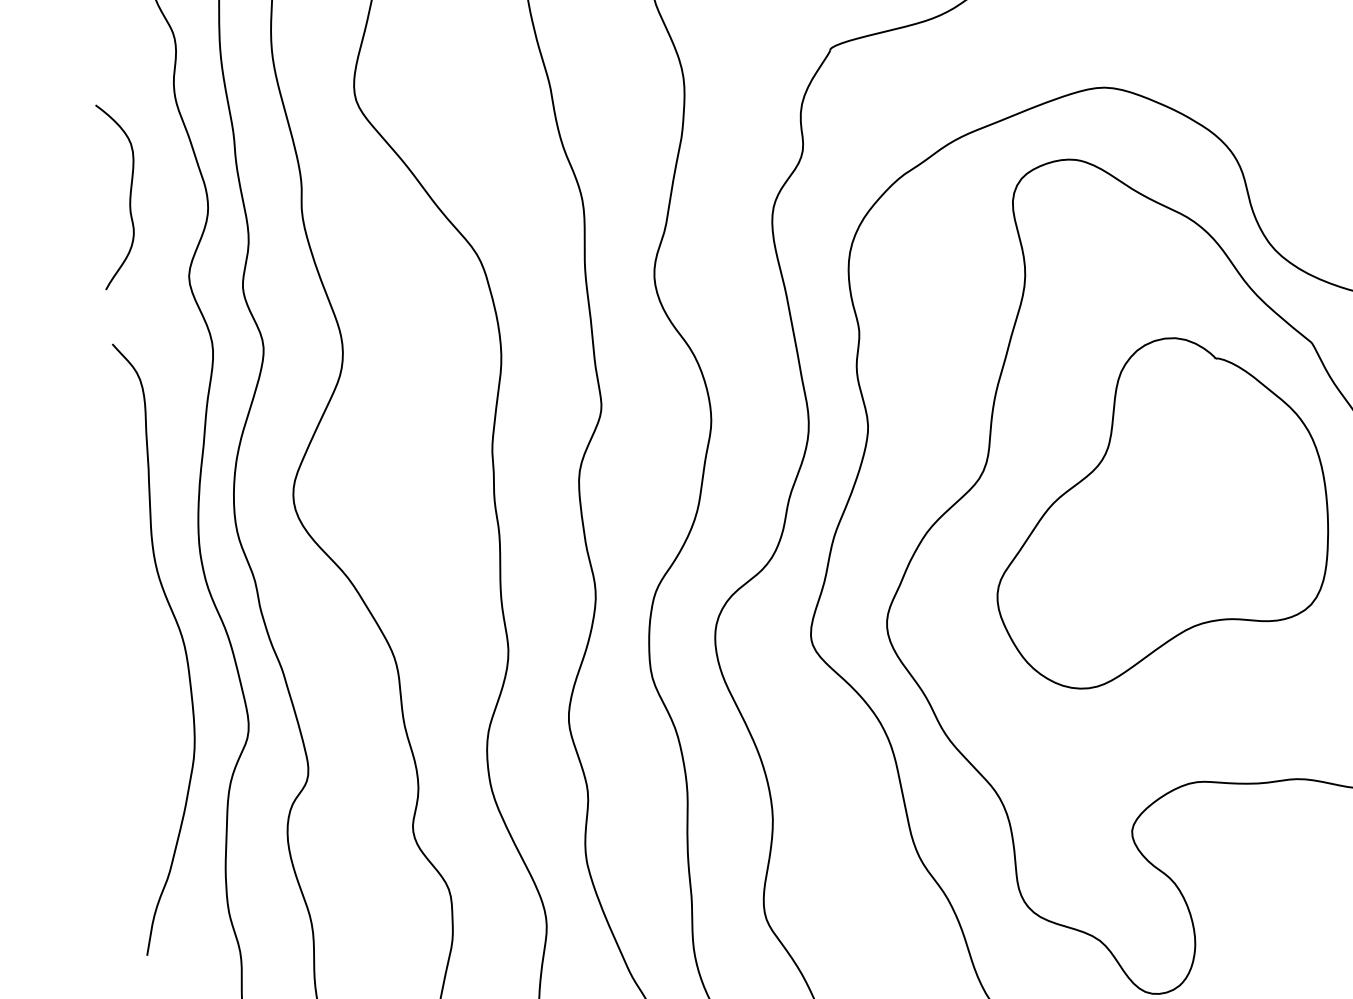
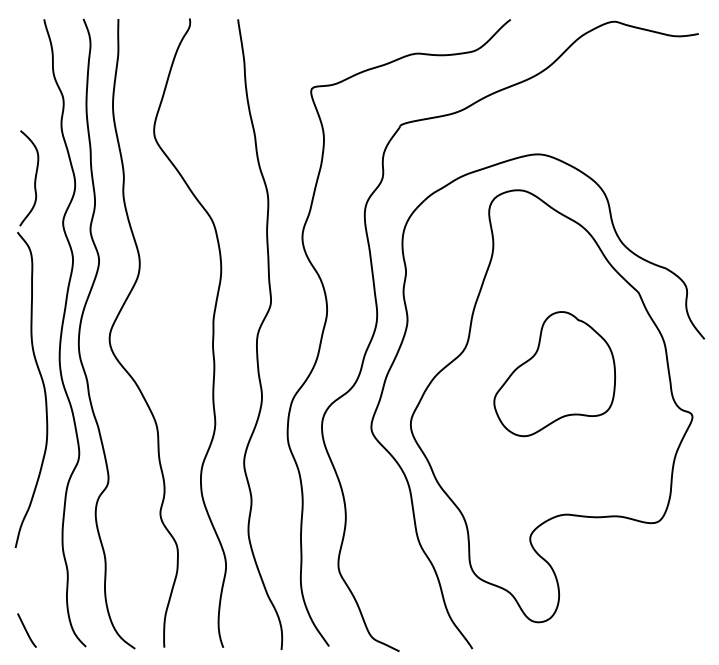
part: (1159, 510) -> (554, 373), size x0.7
curve: (181, 645) -> (43, 389), moved

